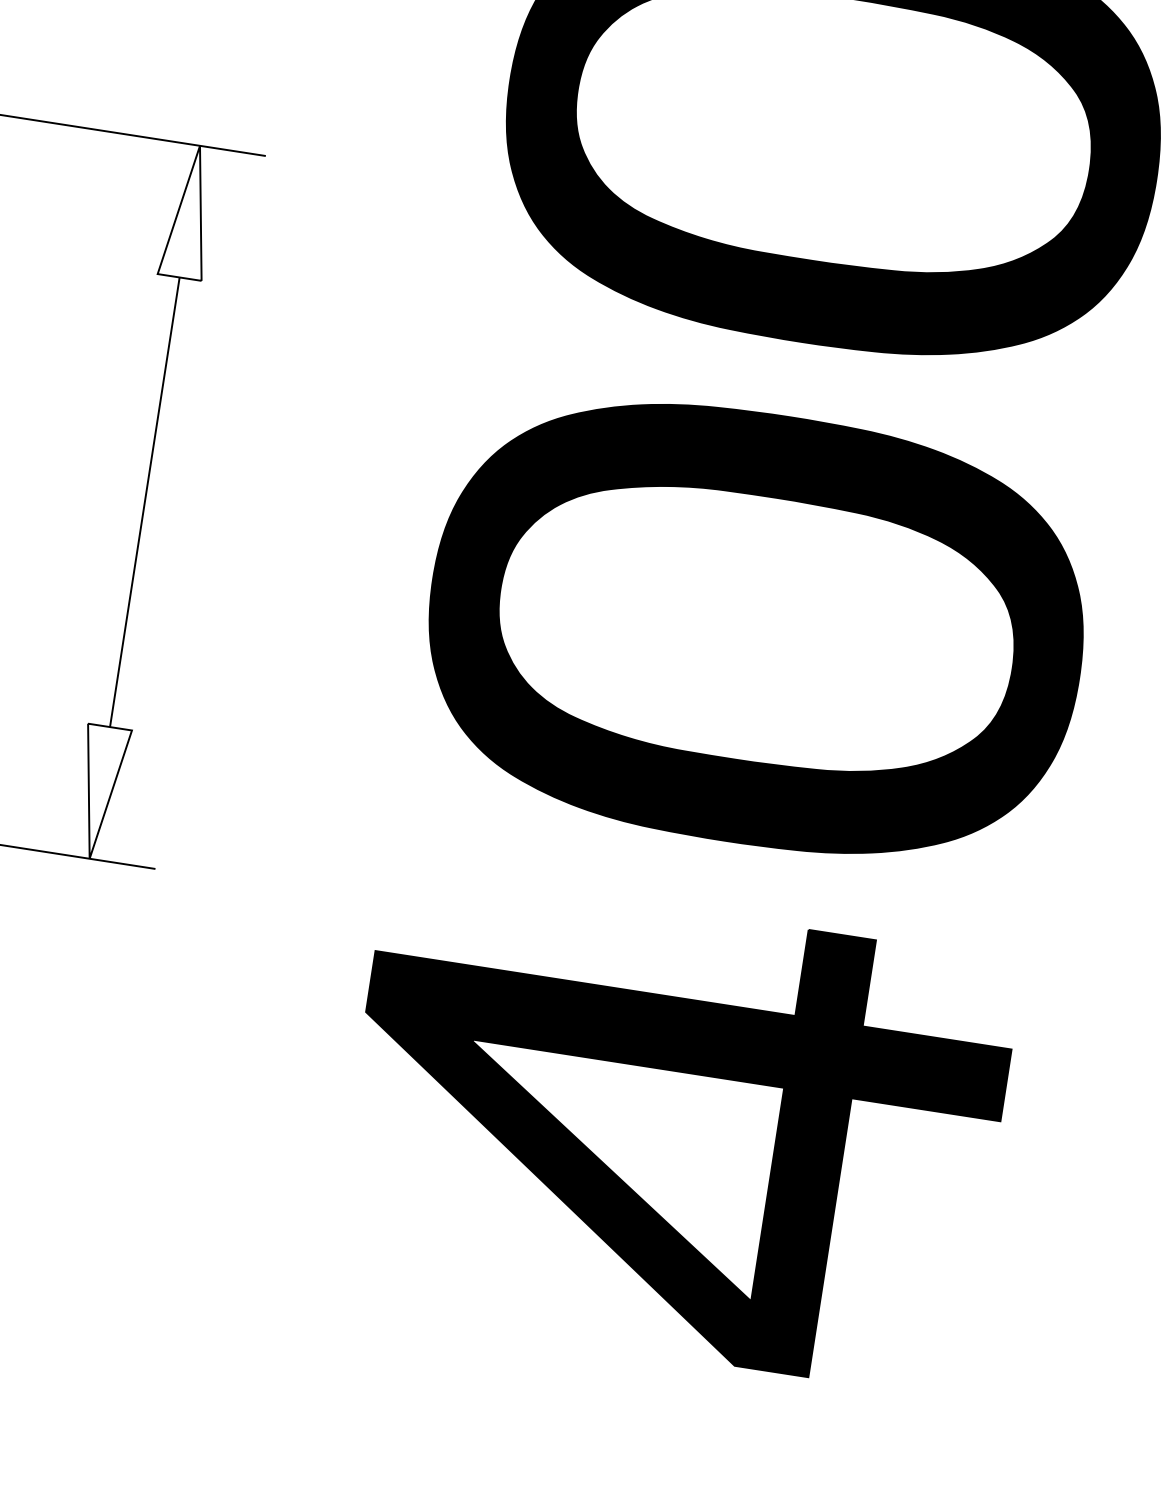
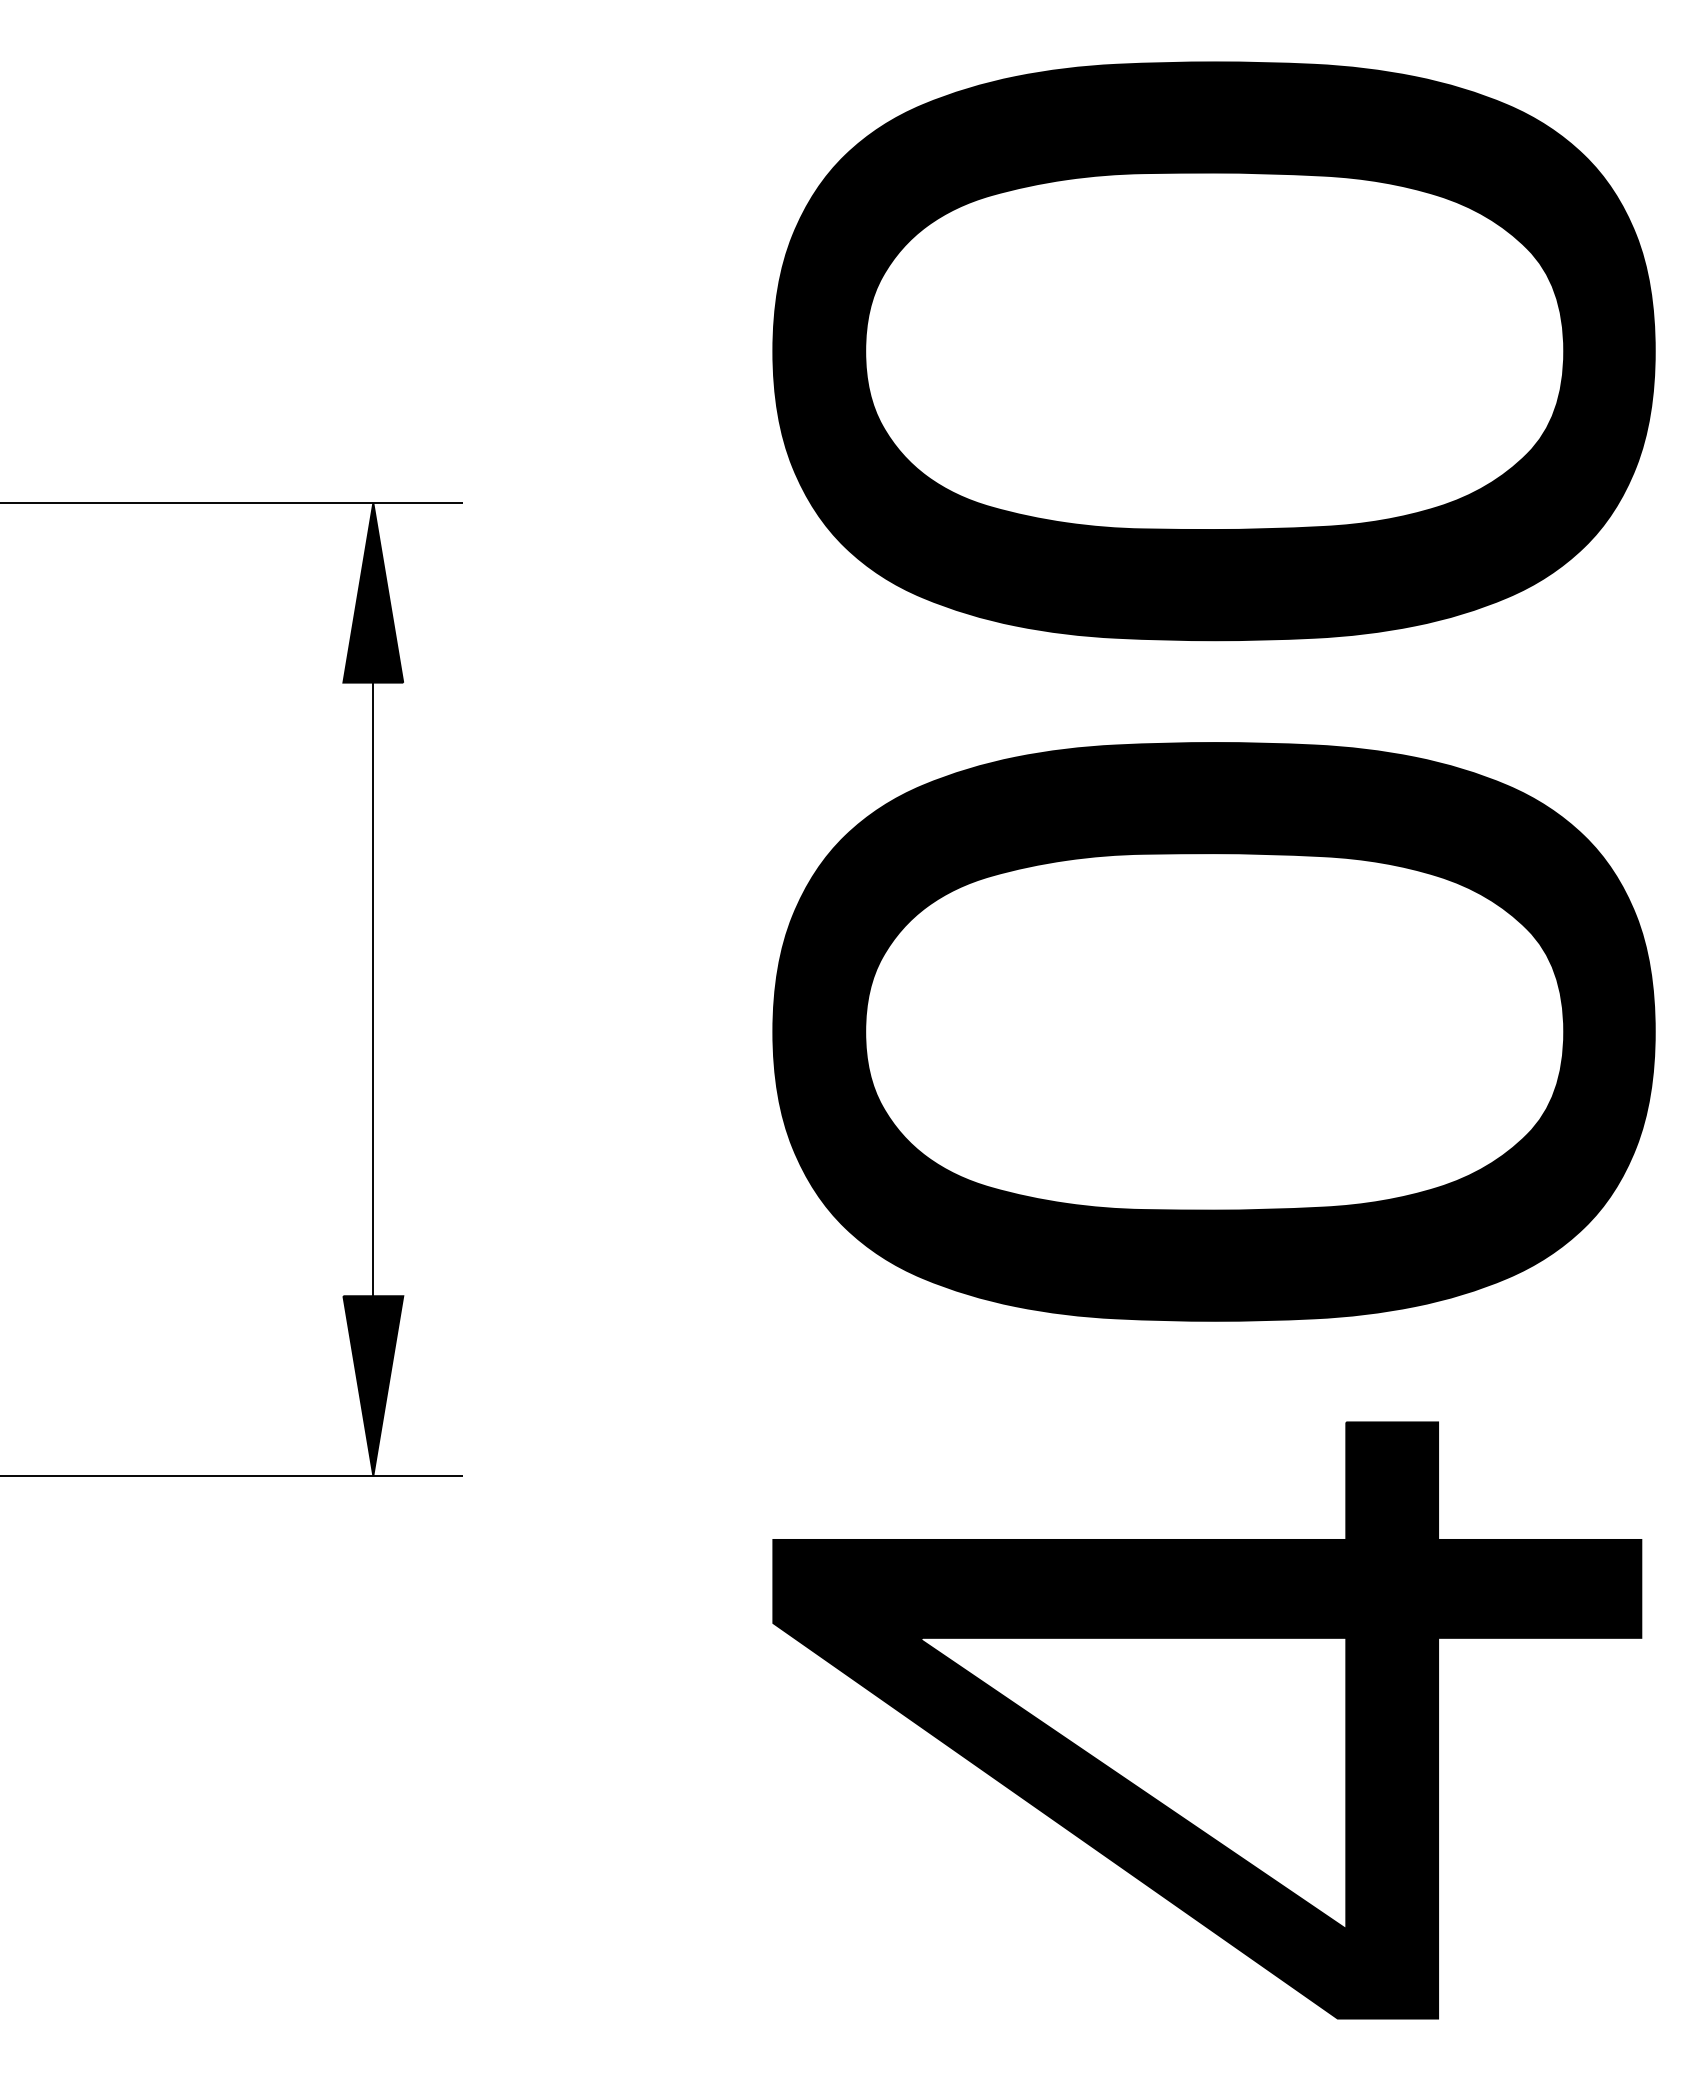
fill: (189, 211) -> (373, 592), added
fill: (100, 792) -> (373, 1385), added

